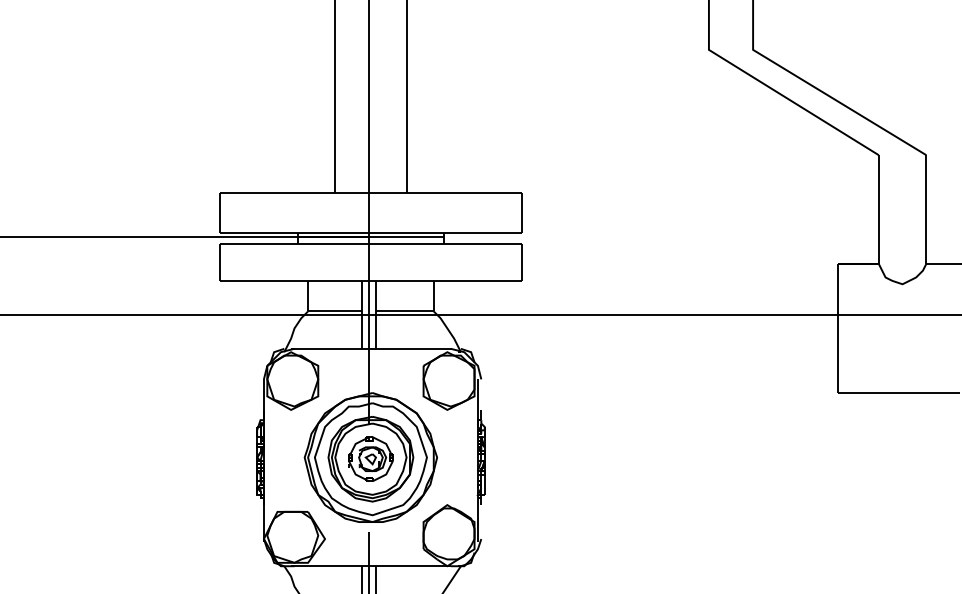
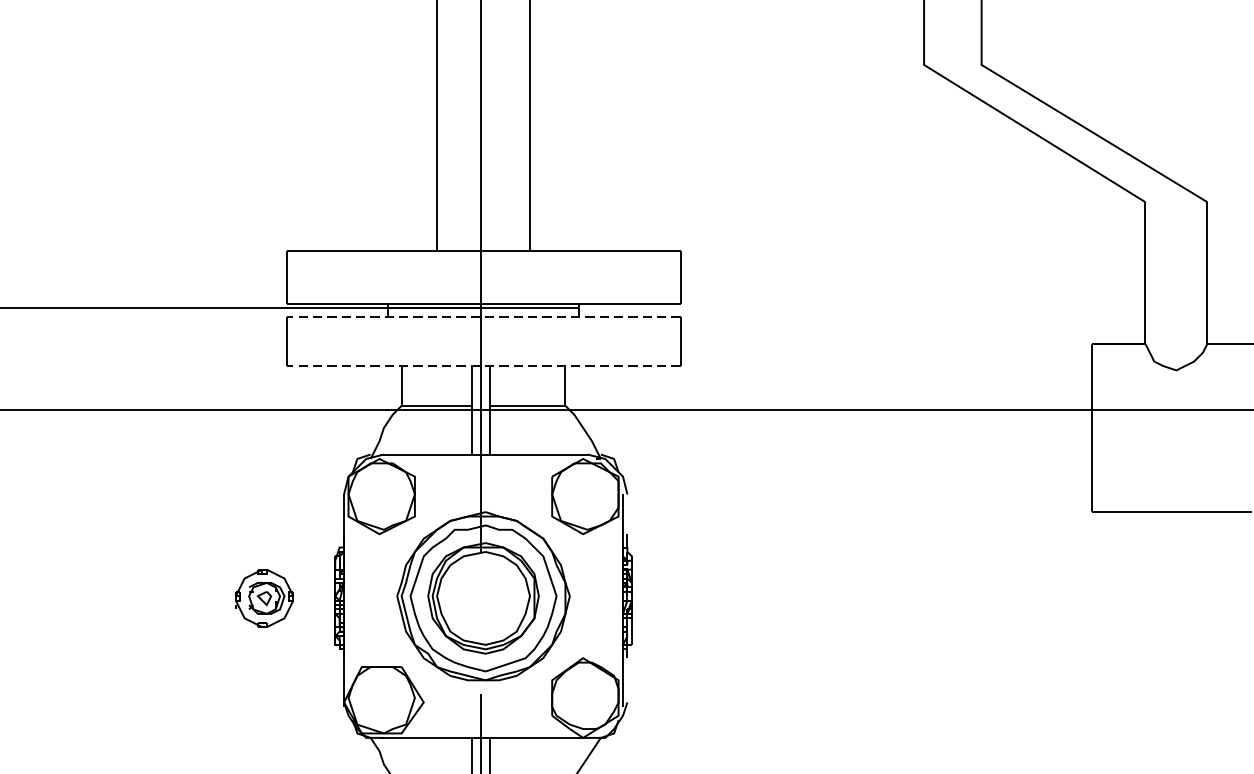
line: (370, 243) -> (482, 317), solid -> dashed
line: (370, 280) -> (482, 365), solid -> dashed
part: (370, 458) -> (264, 597), moved

